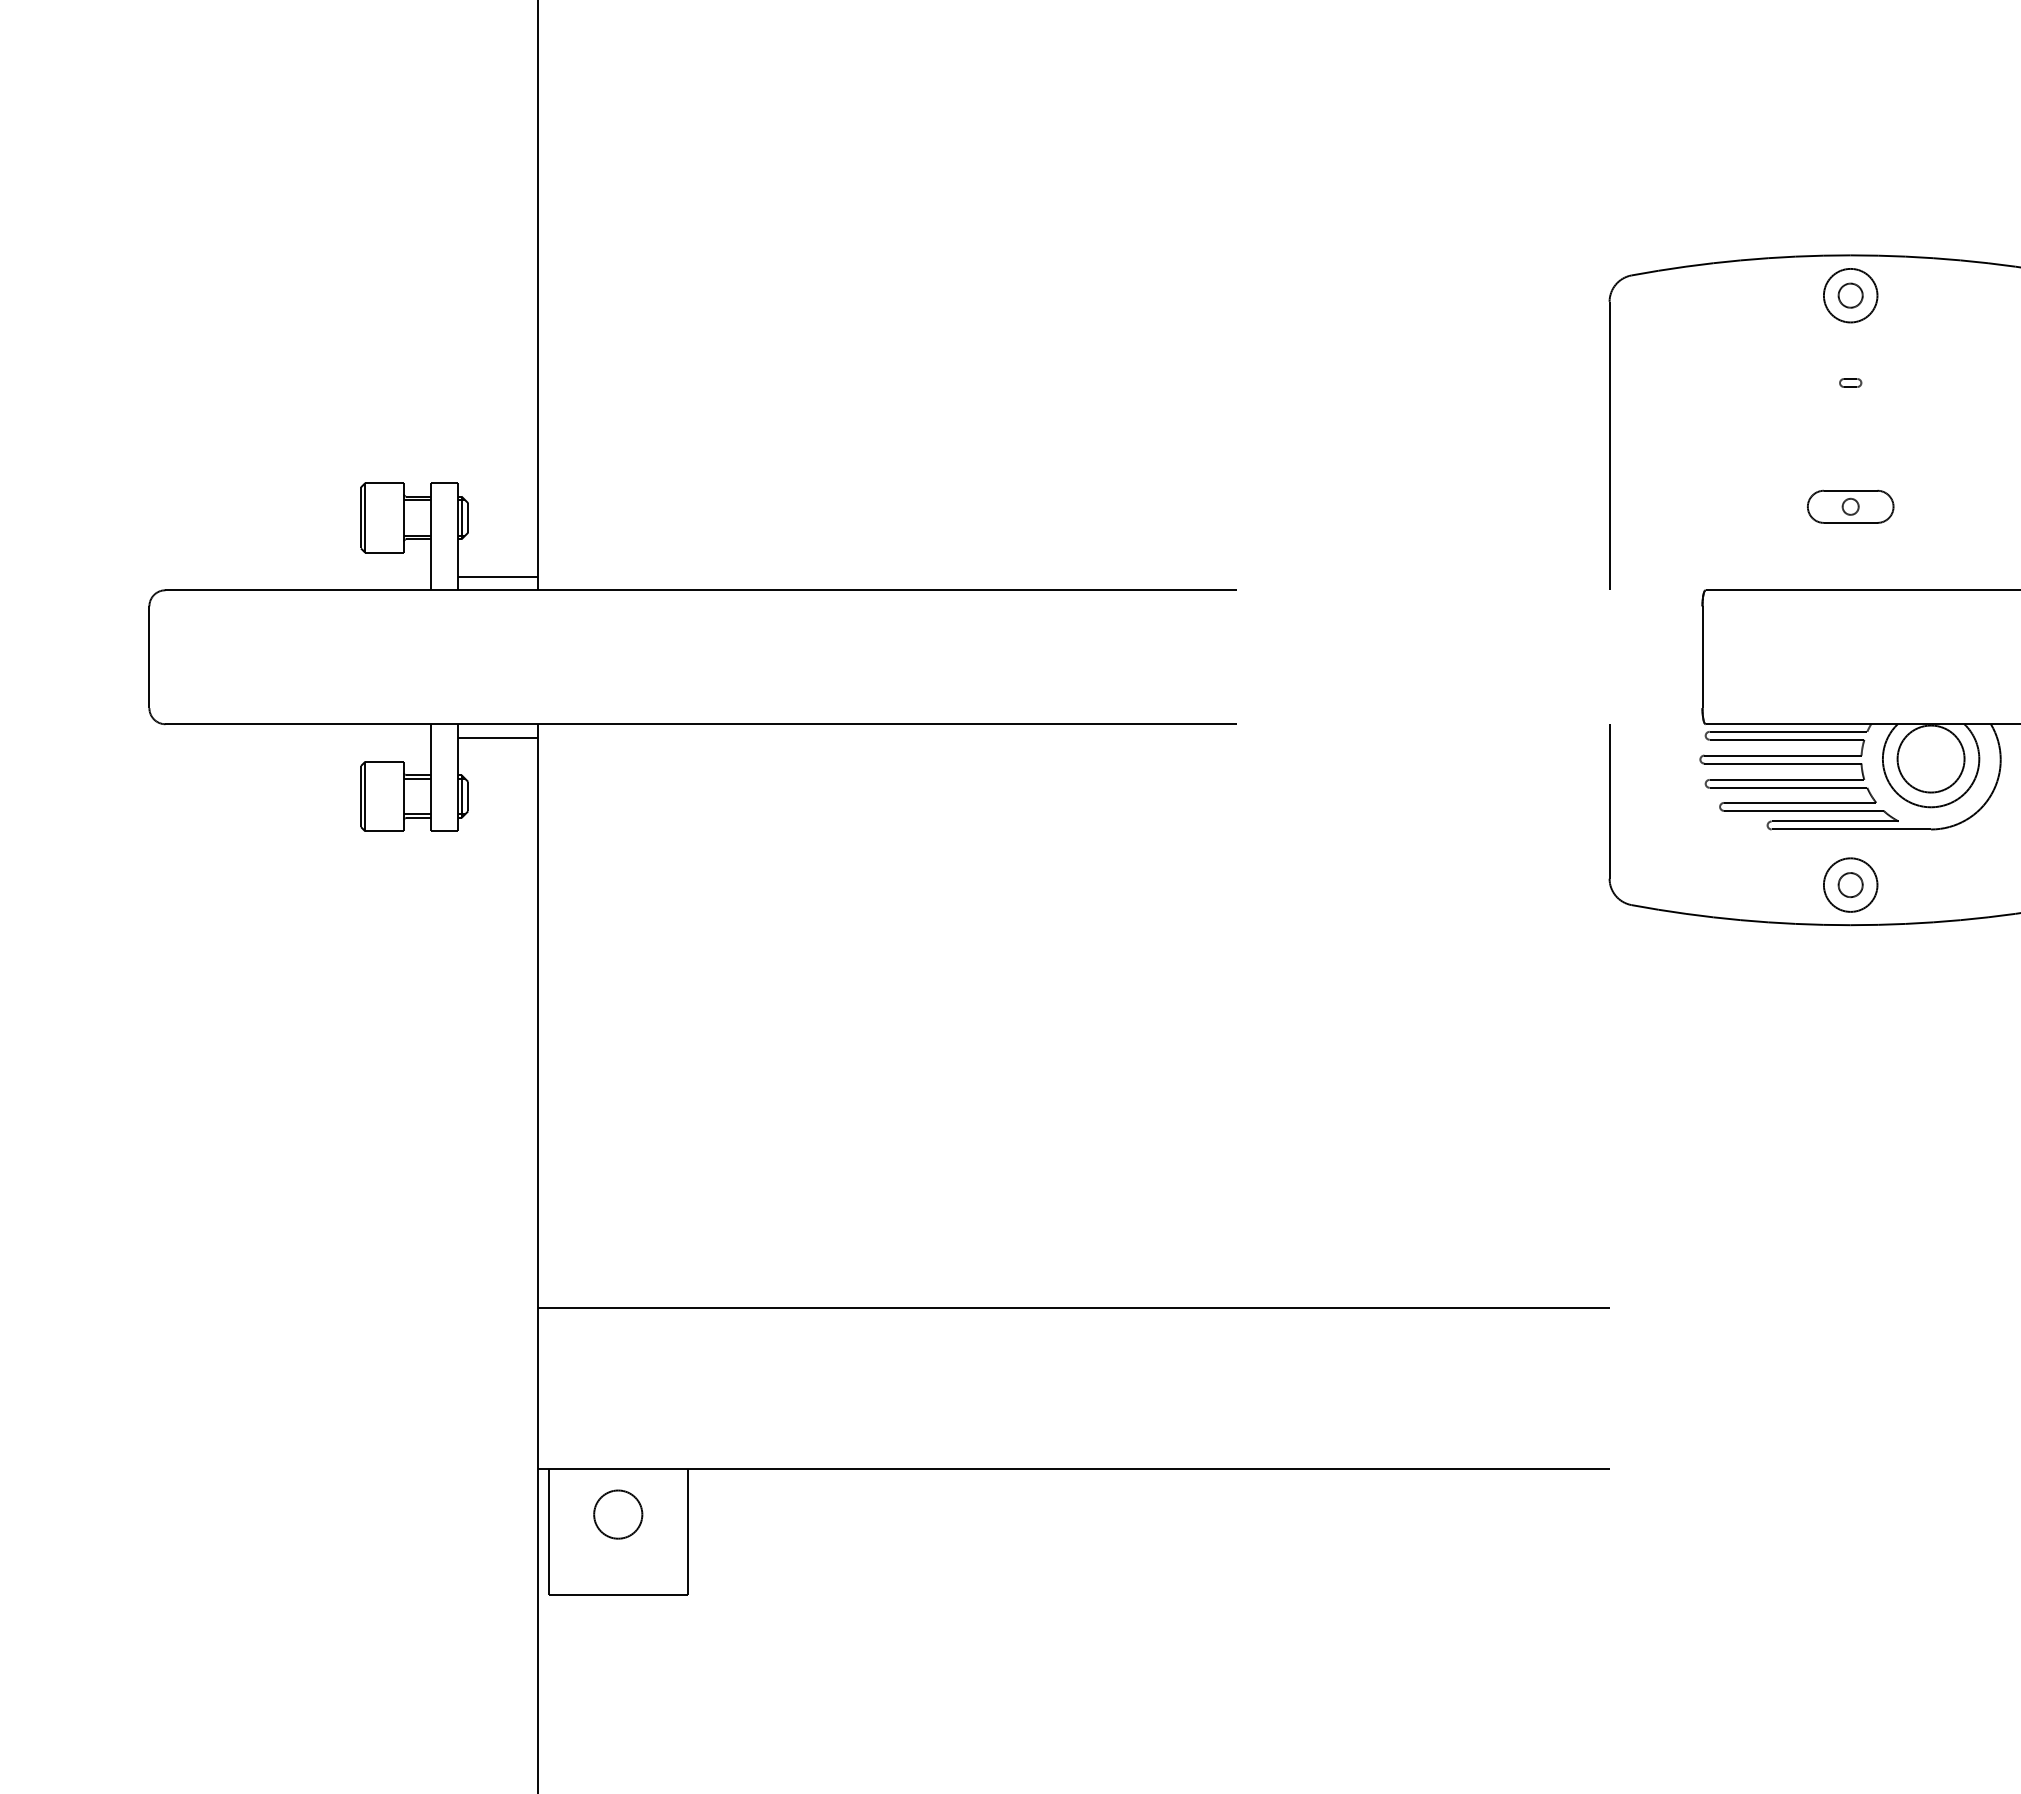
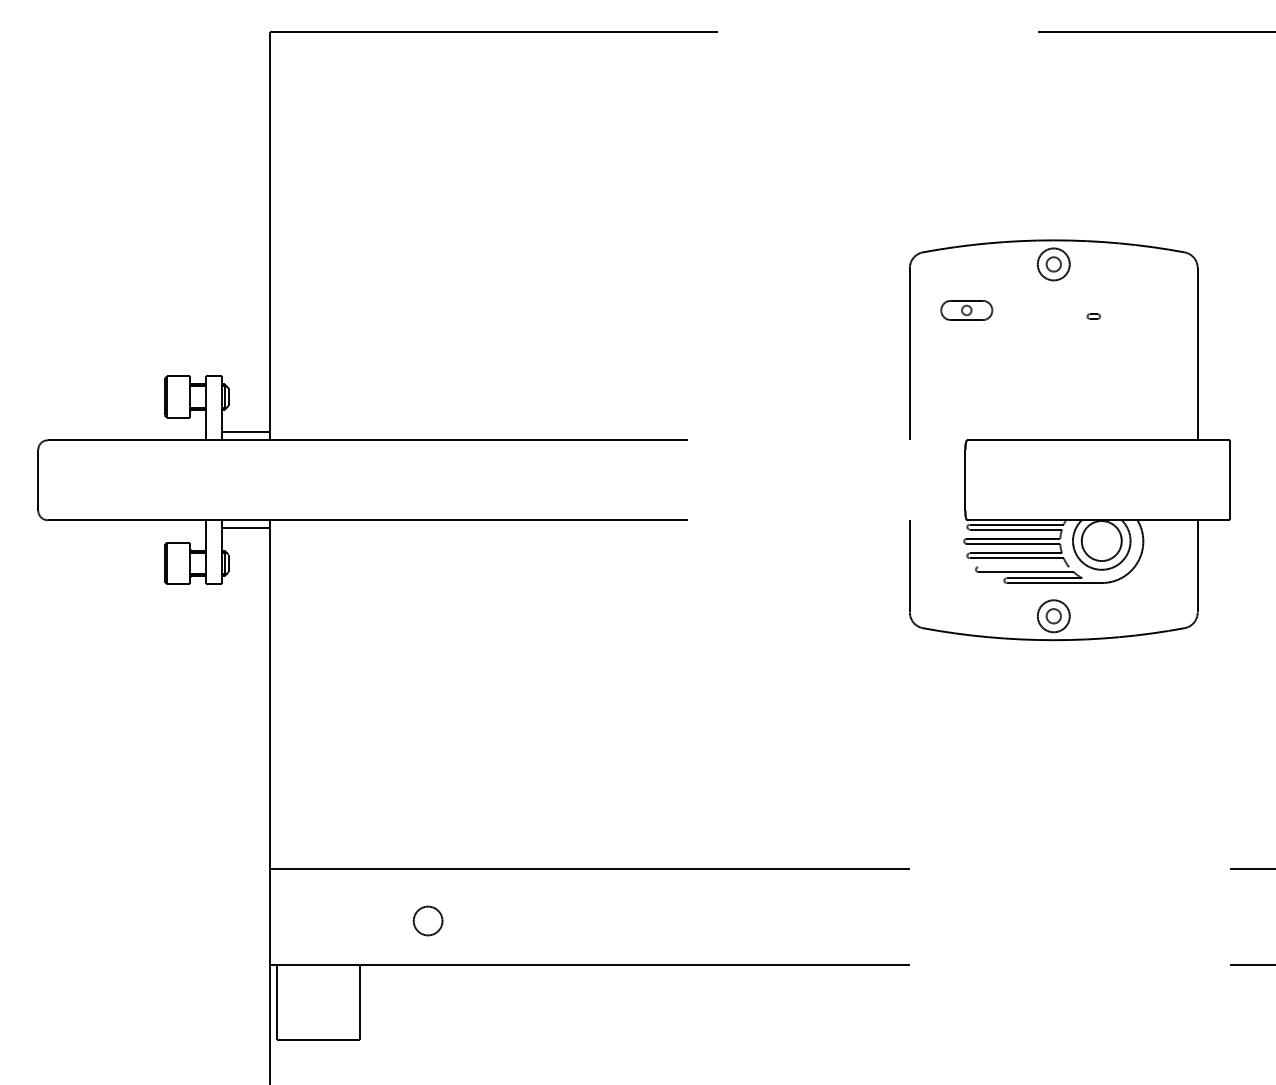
part: (1850, 382) -> (1093, 316), moved
part: (1850, 506) -> (966, 310), moved
line: (1799, 803) -> (1023, 567), removed
circle: (617, 1513) -> (427, 920), moved

